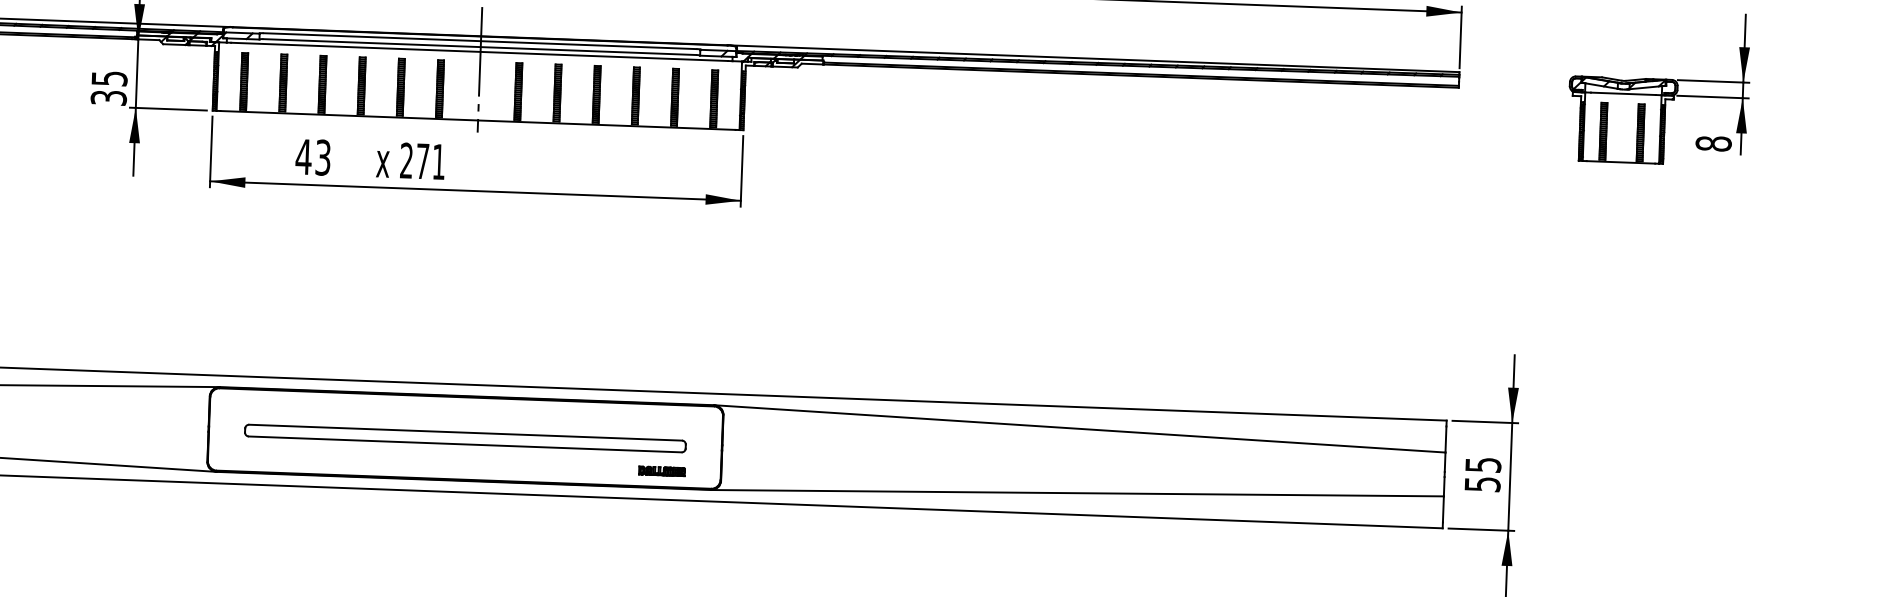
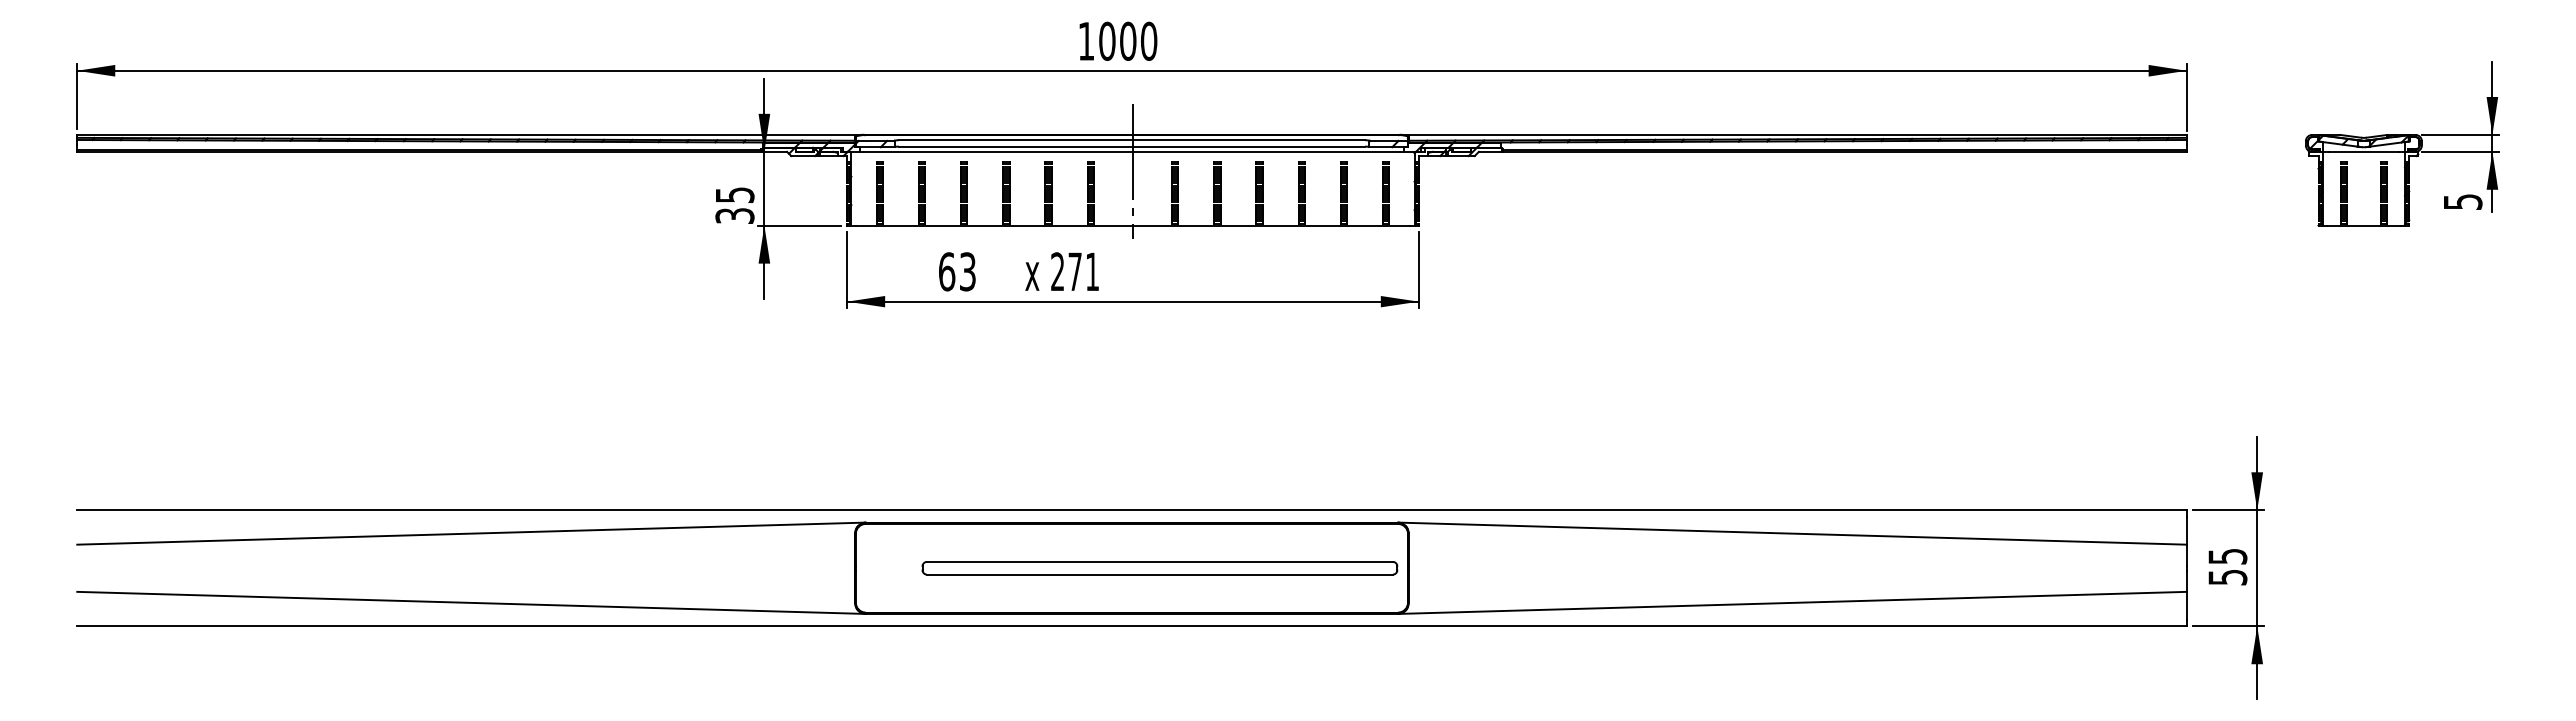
text: (1713, 143) -> (2462, 201), 8 -> 5
text: (303, 156) -> (946, 271), 43 -> 63
part: (465, 438) -> (1159, 568), moved
part: (661, 471) -> (1344, 595), removed

